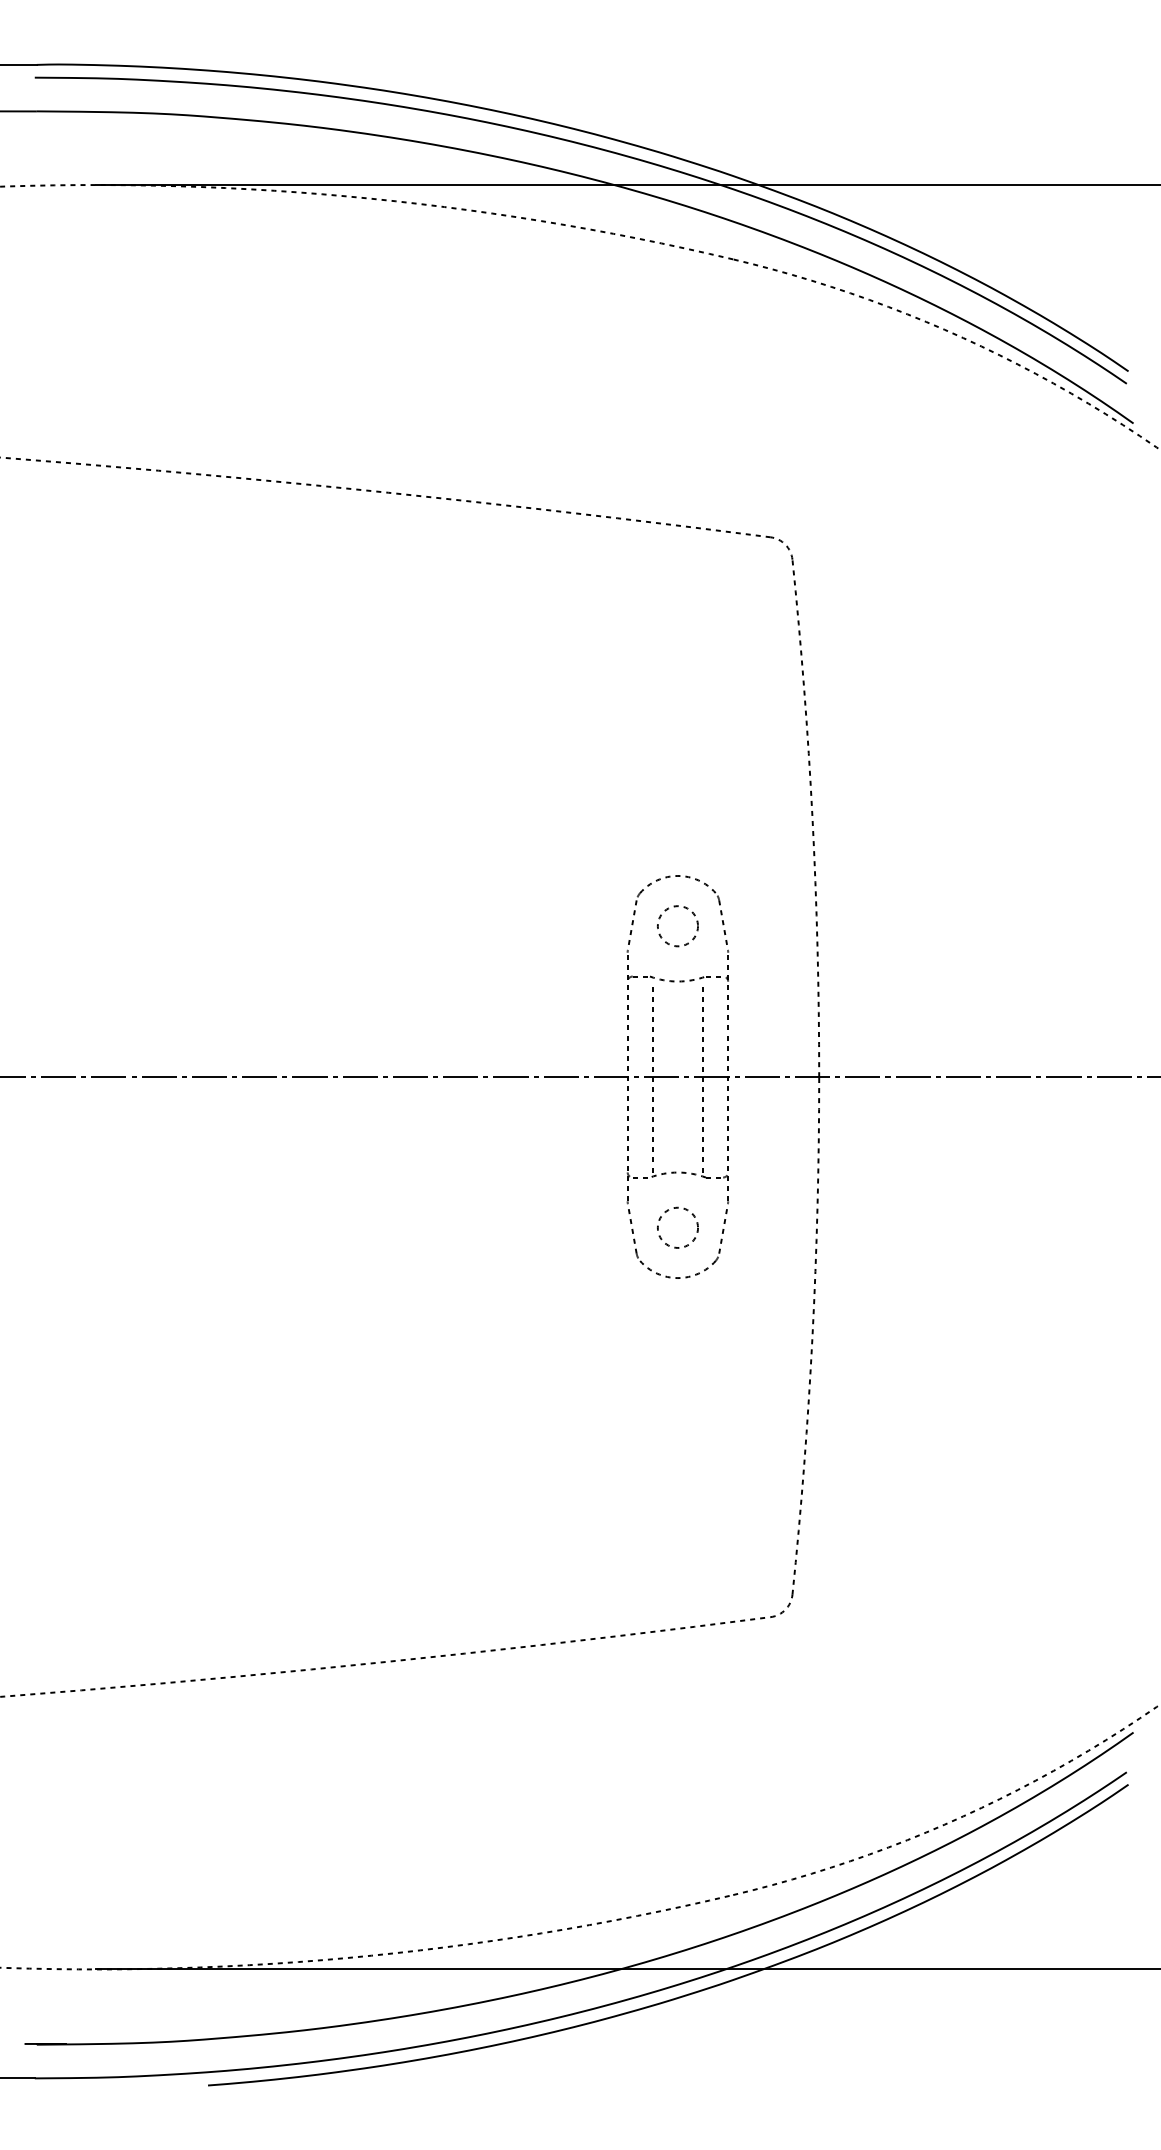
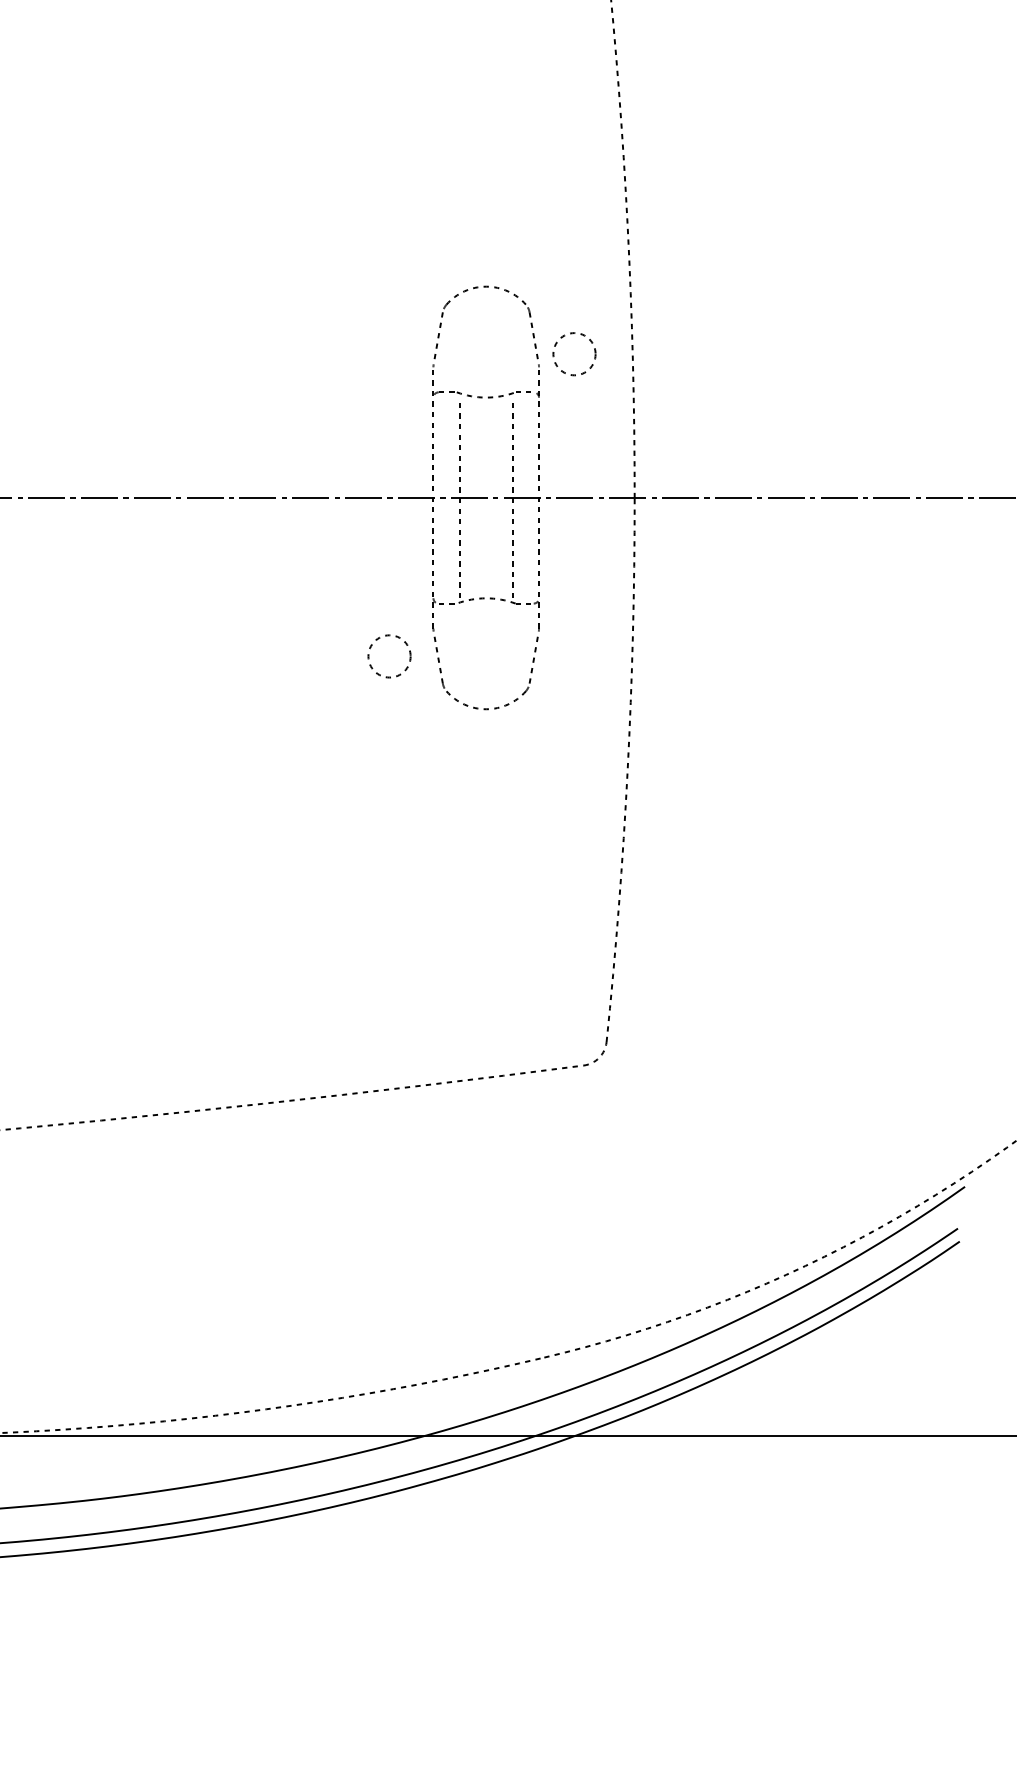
circle: (677, 926) -> (574, 354), moved
circle: (677, 1227) -> (389, 656), moved

